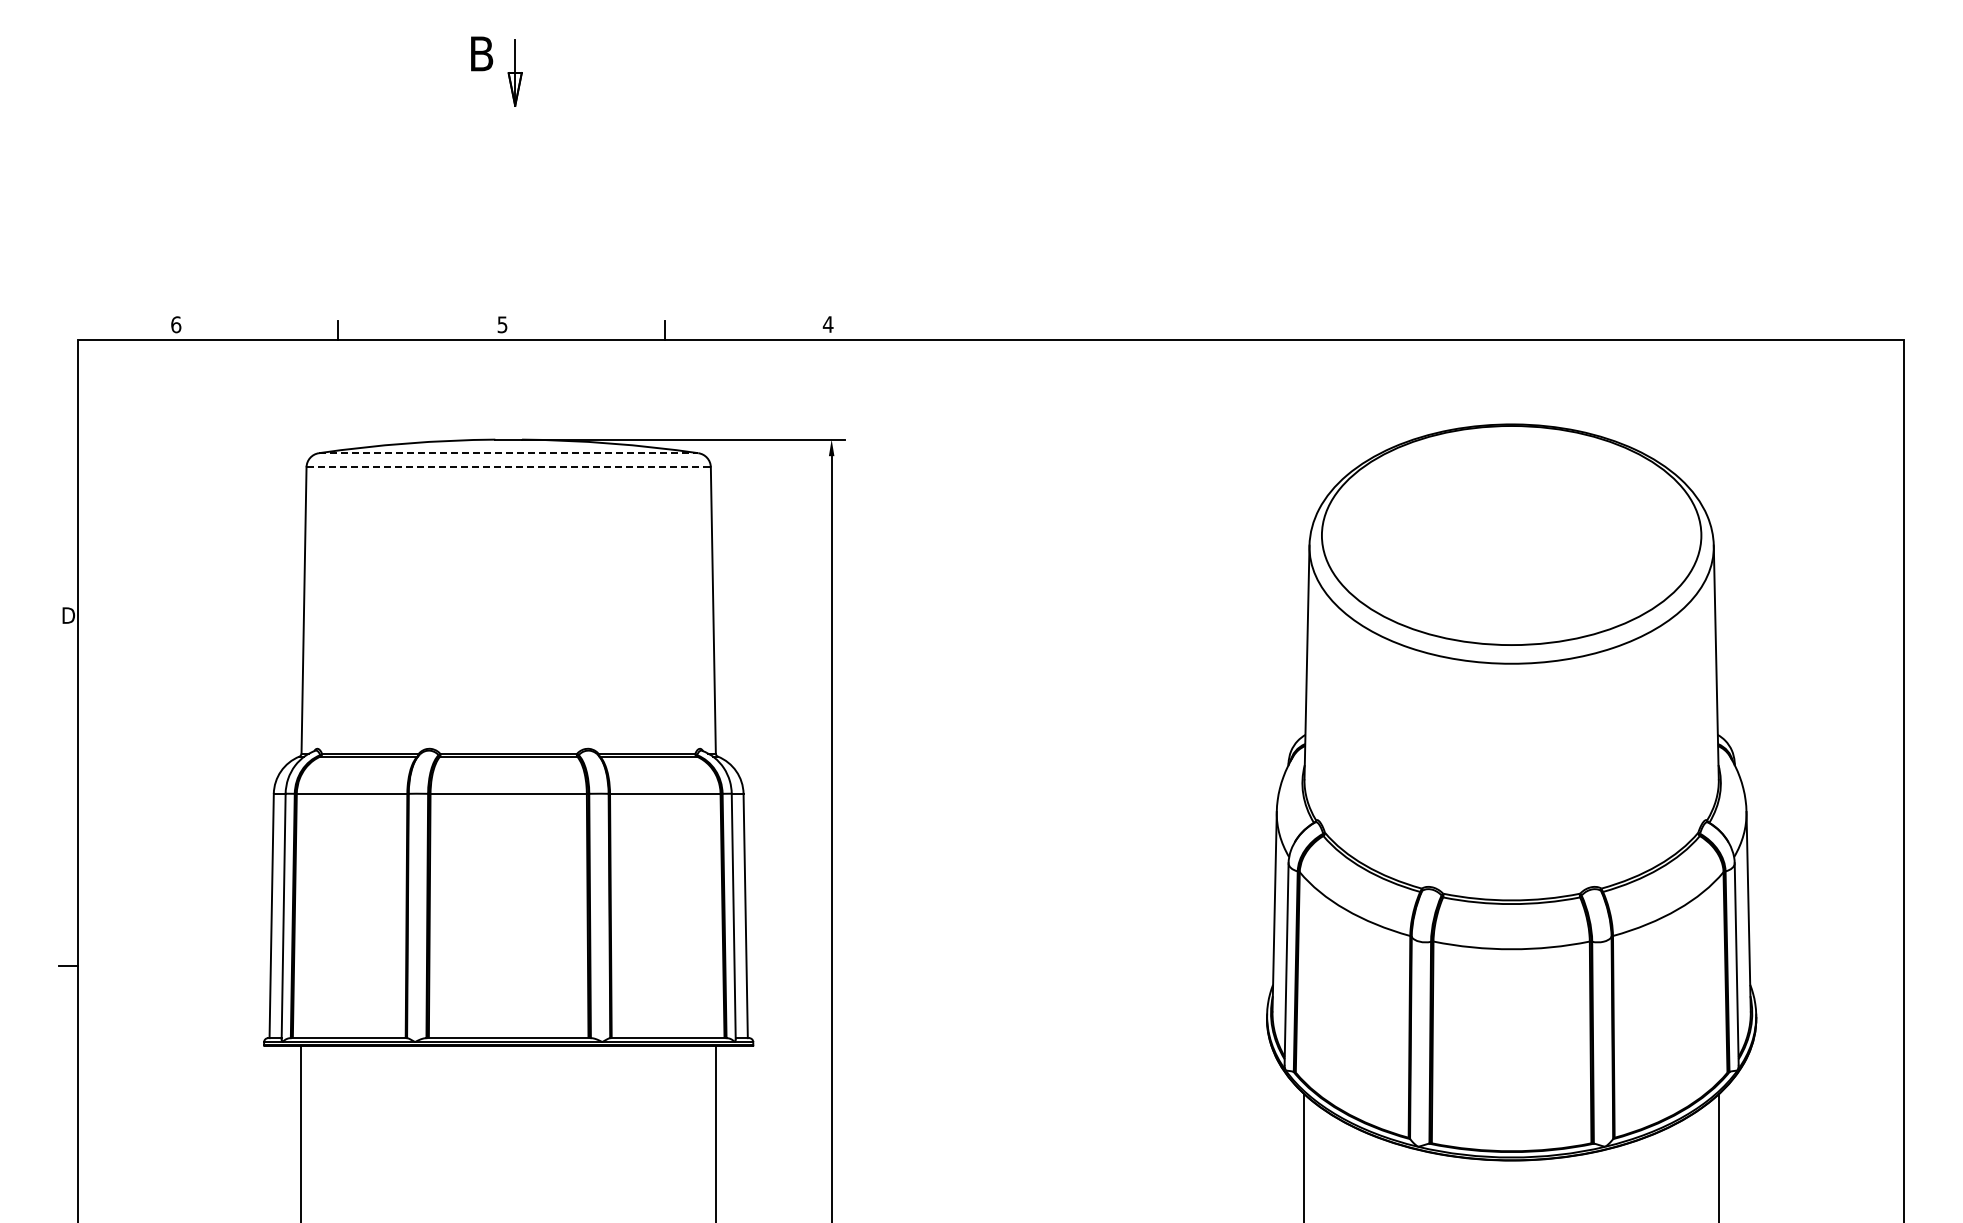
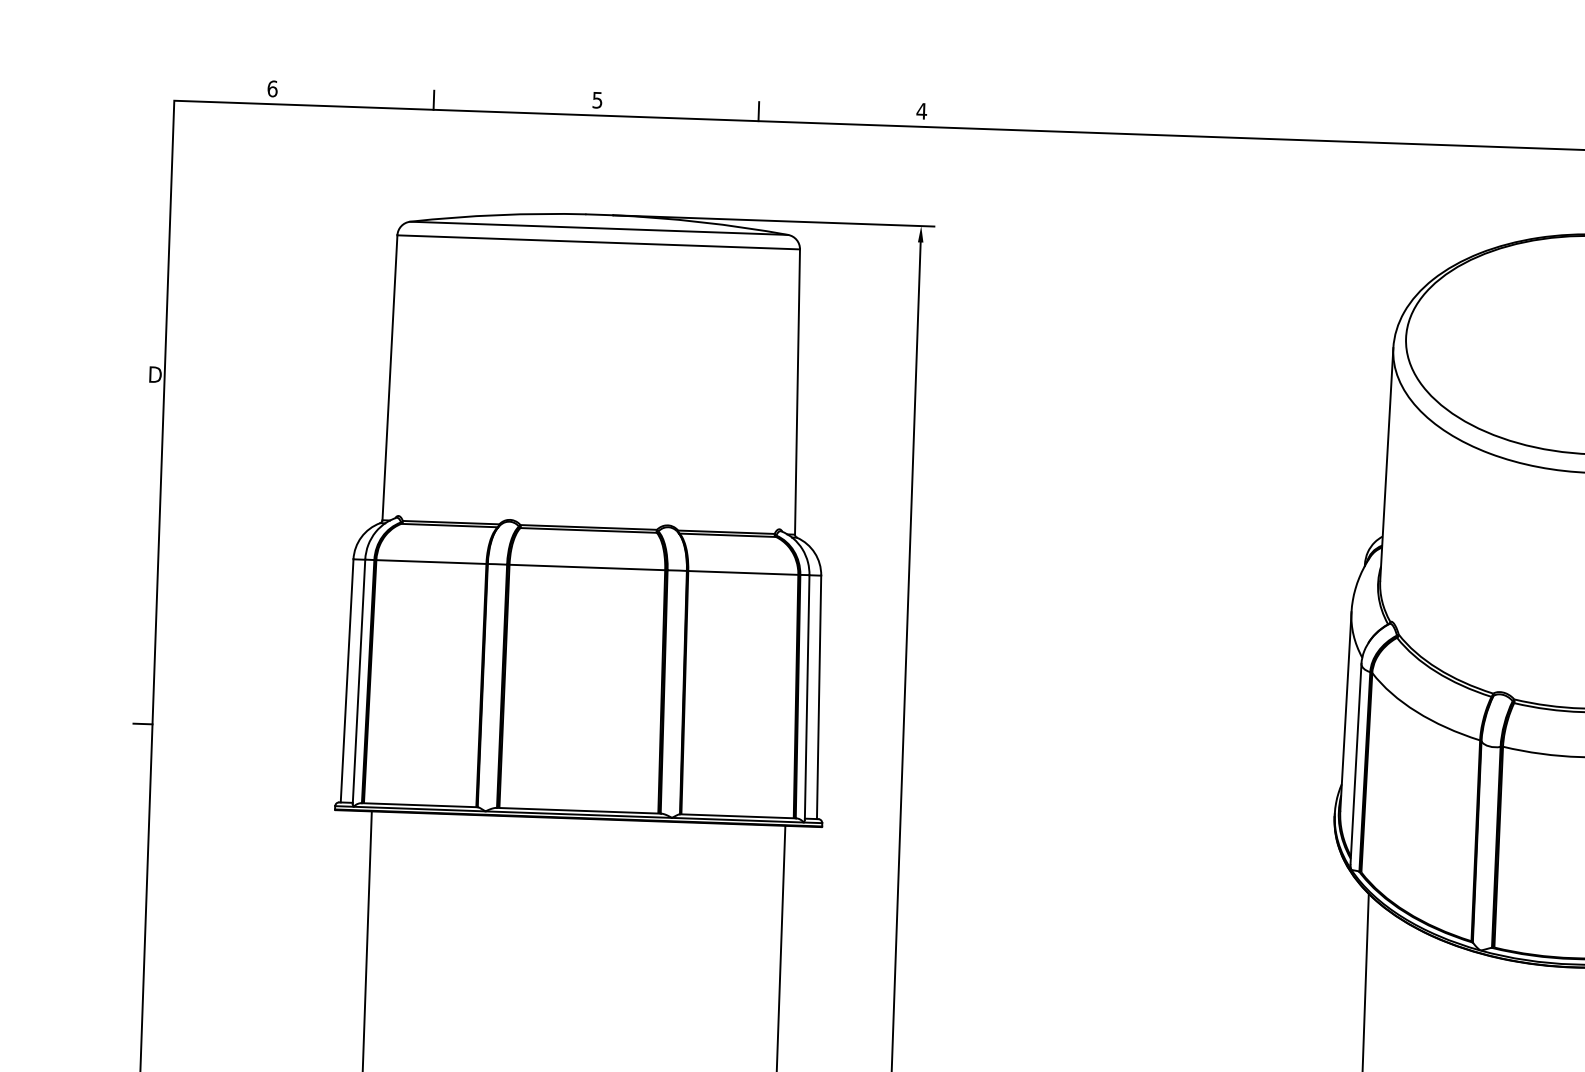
line: (508, 453) -> (598, 228), dashed -> solid
line: (509, 467) -> (599, 242), dashed -> solid

